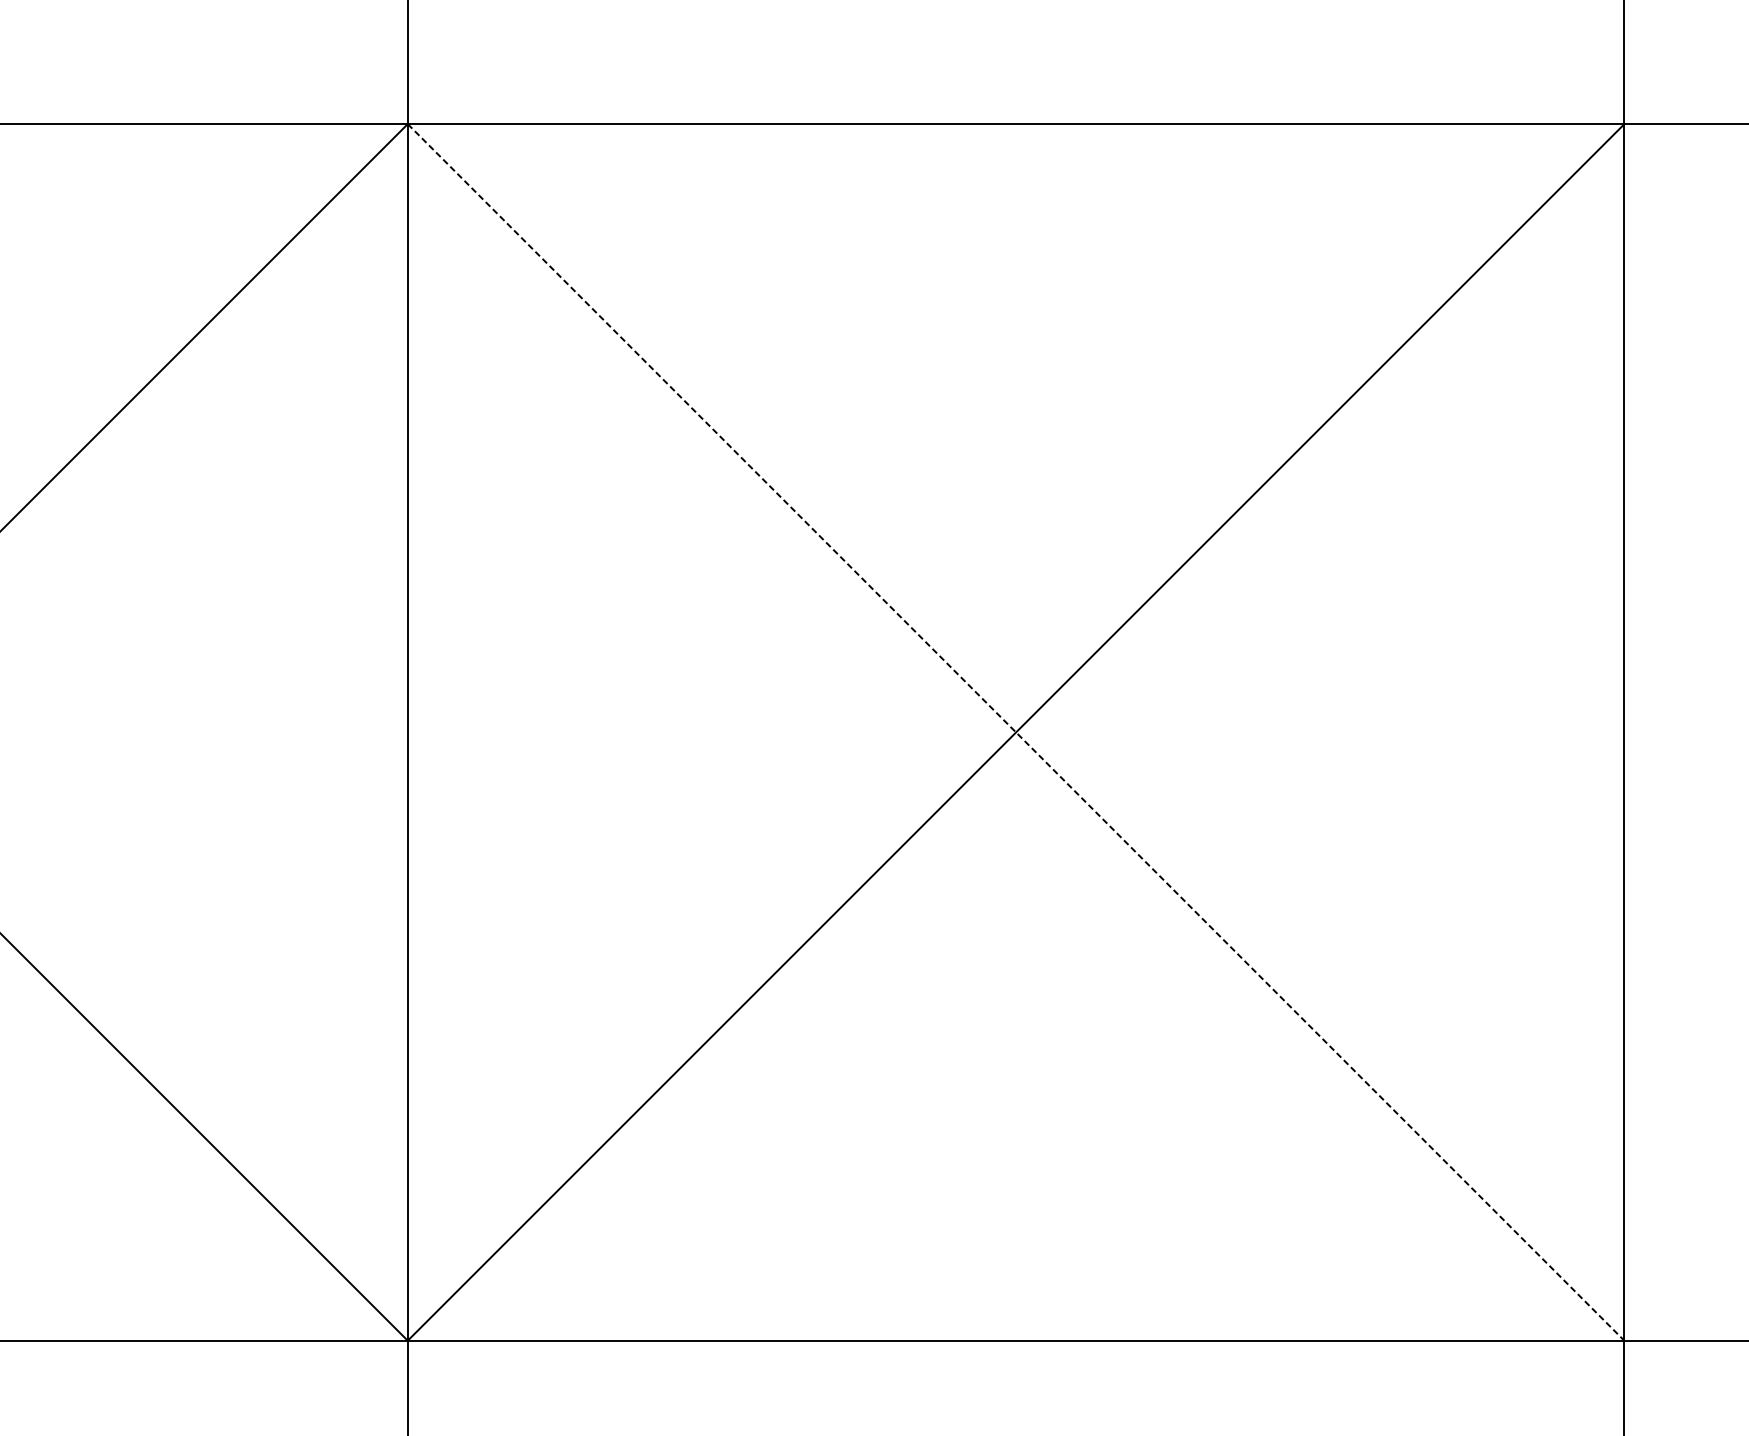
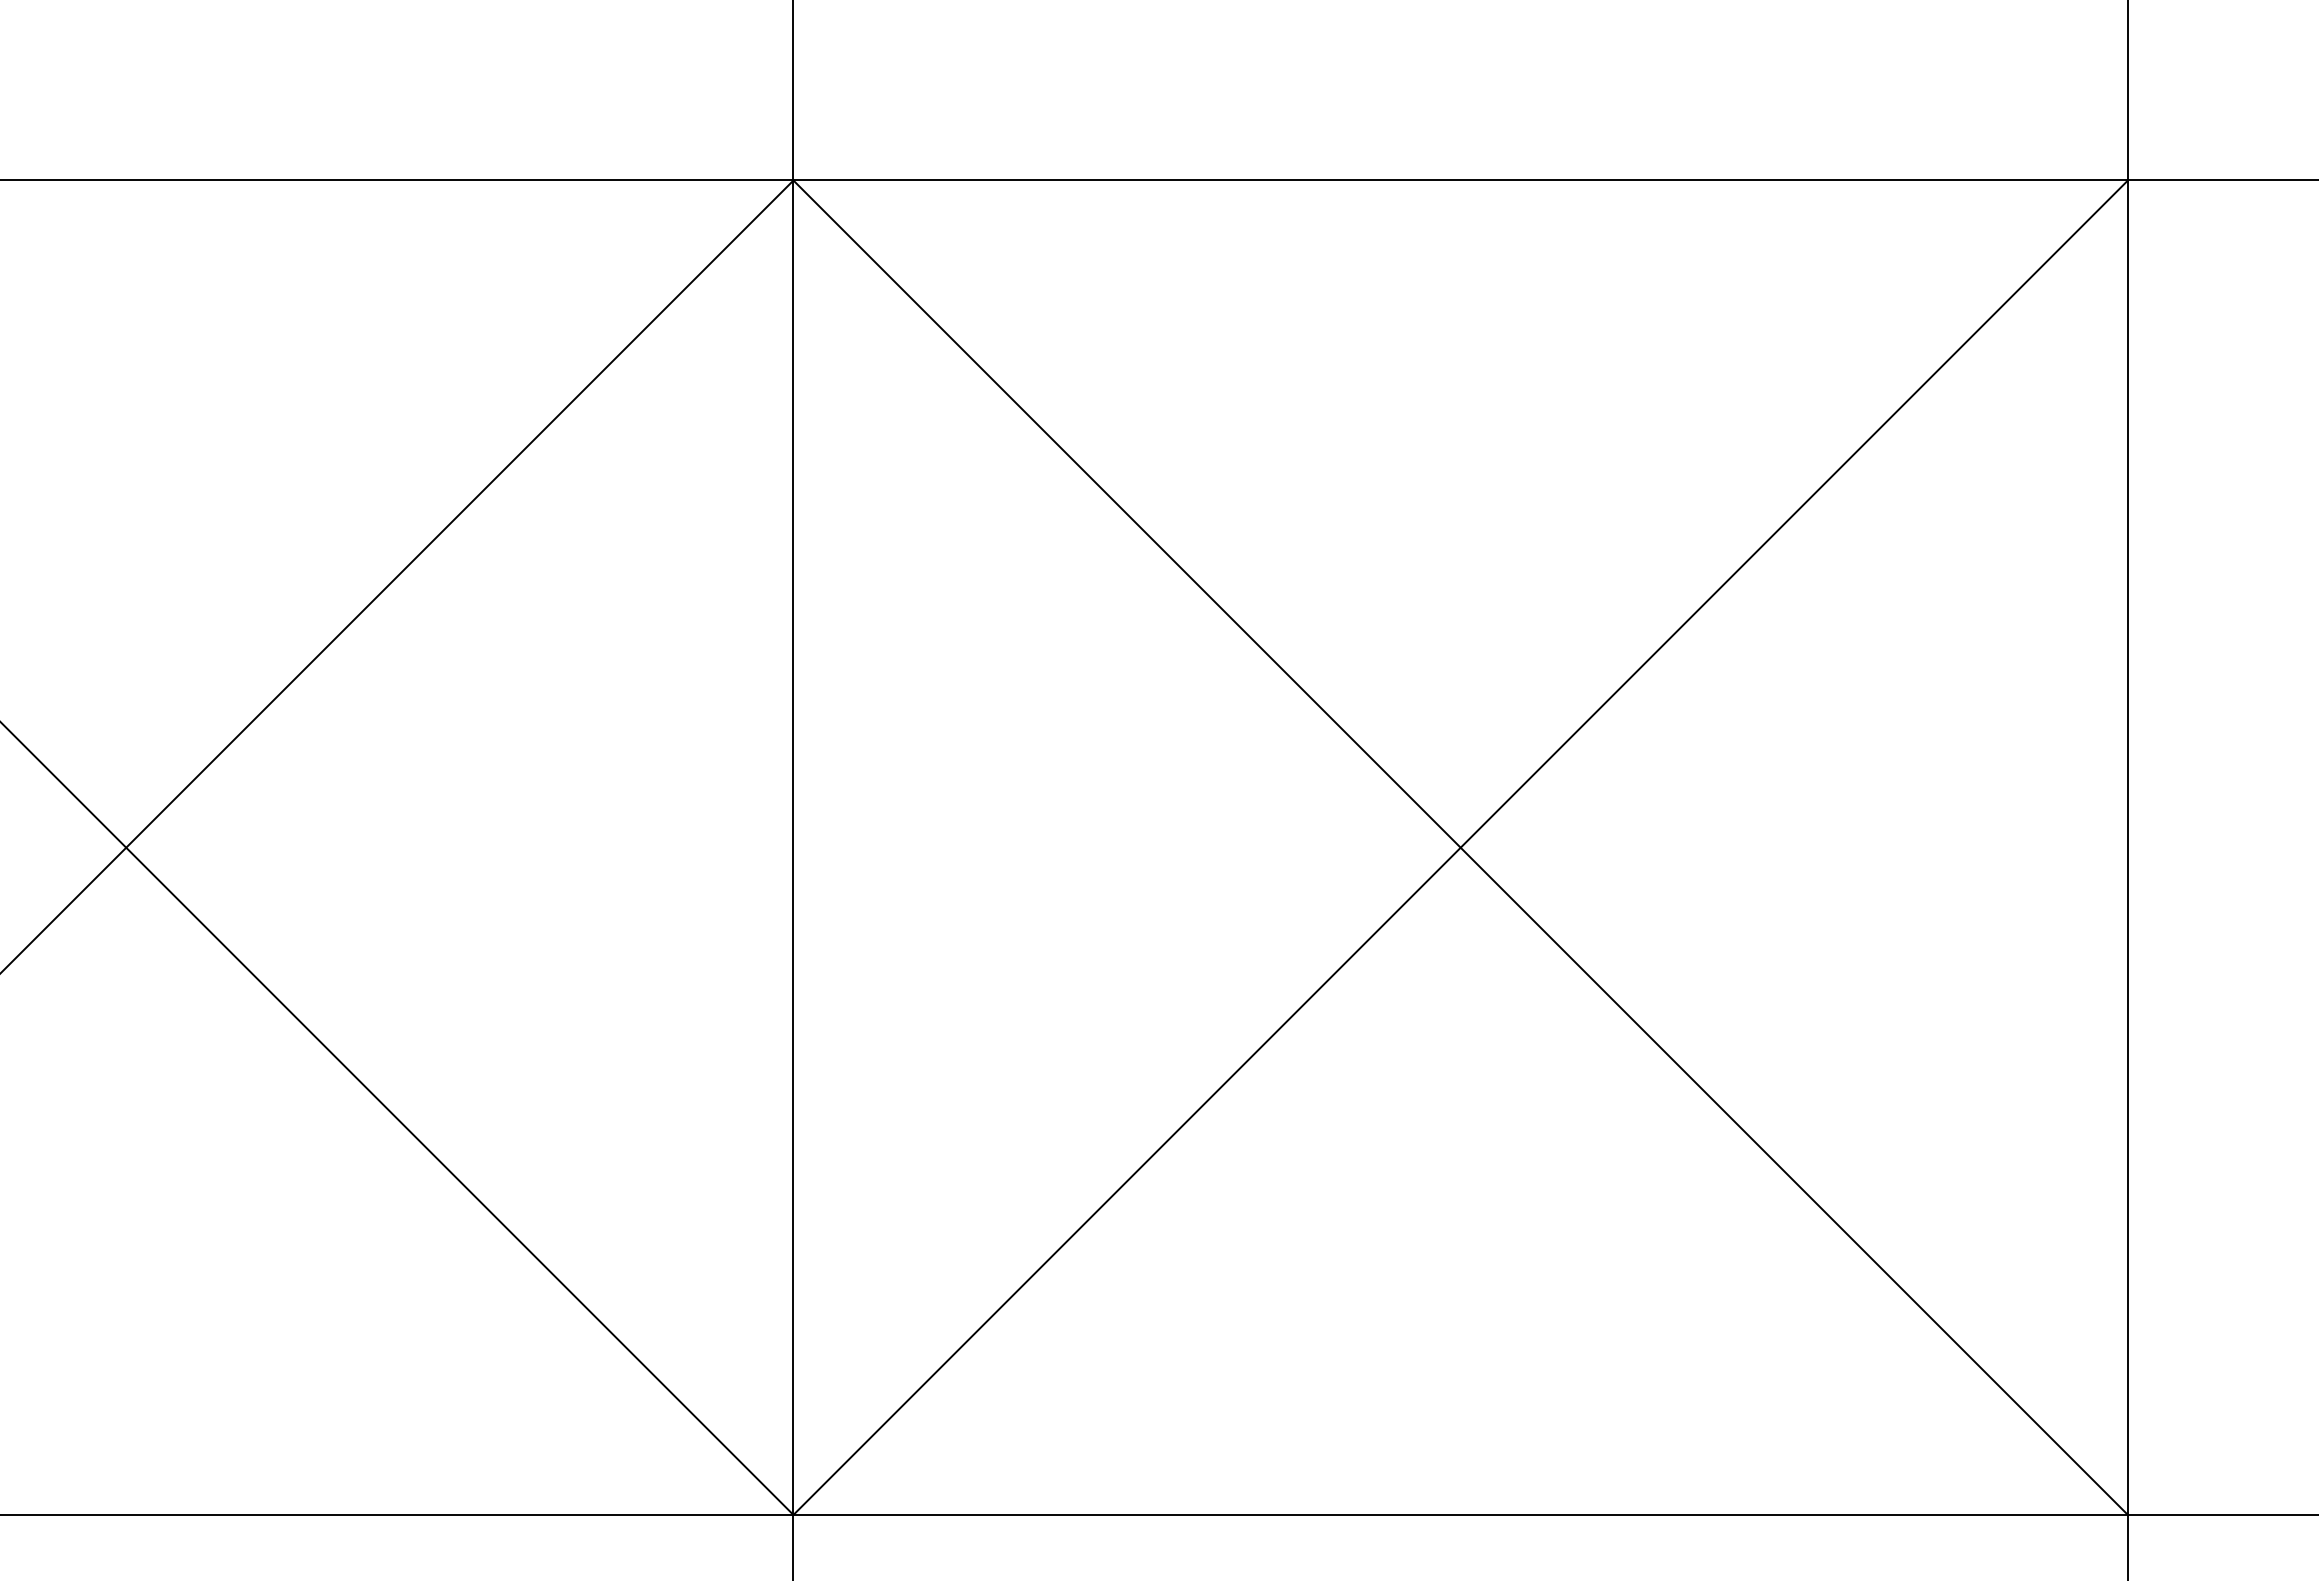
line: (1015, 732) -> (1460, 847), dashed -> solid

